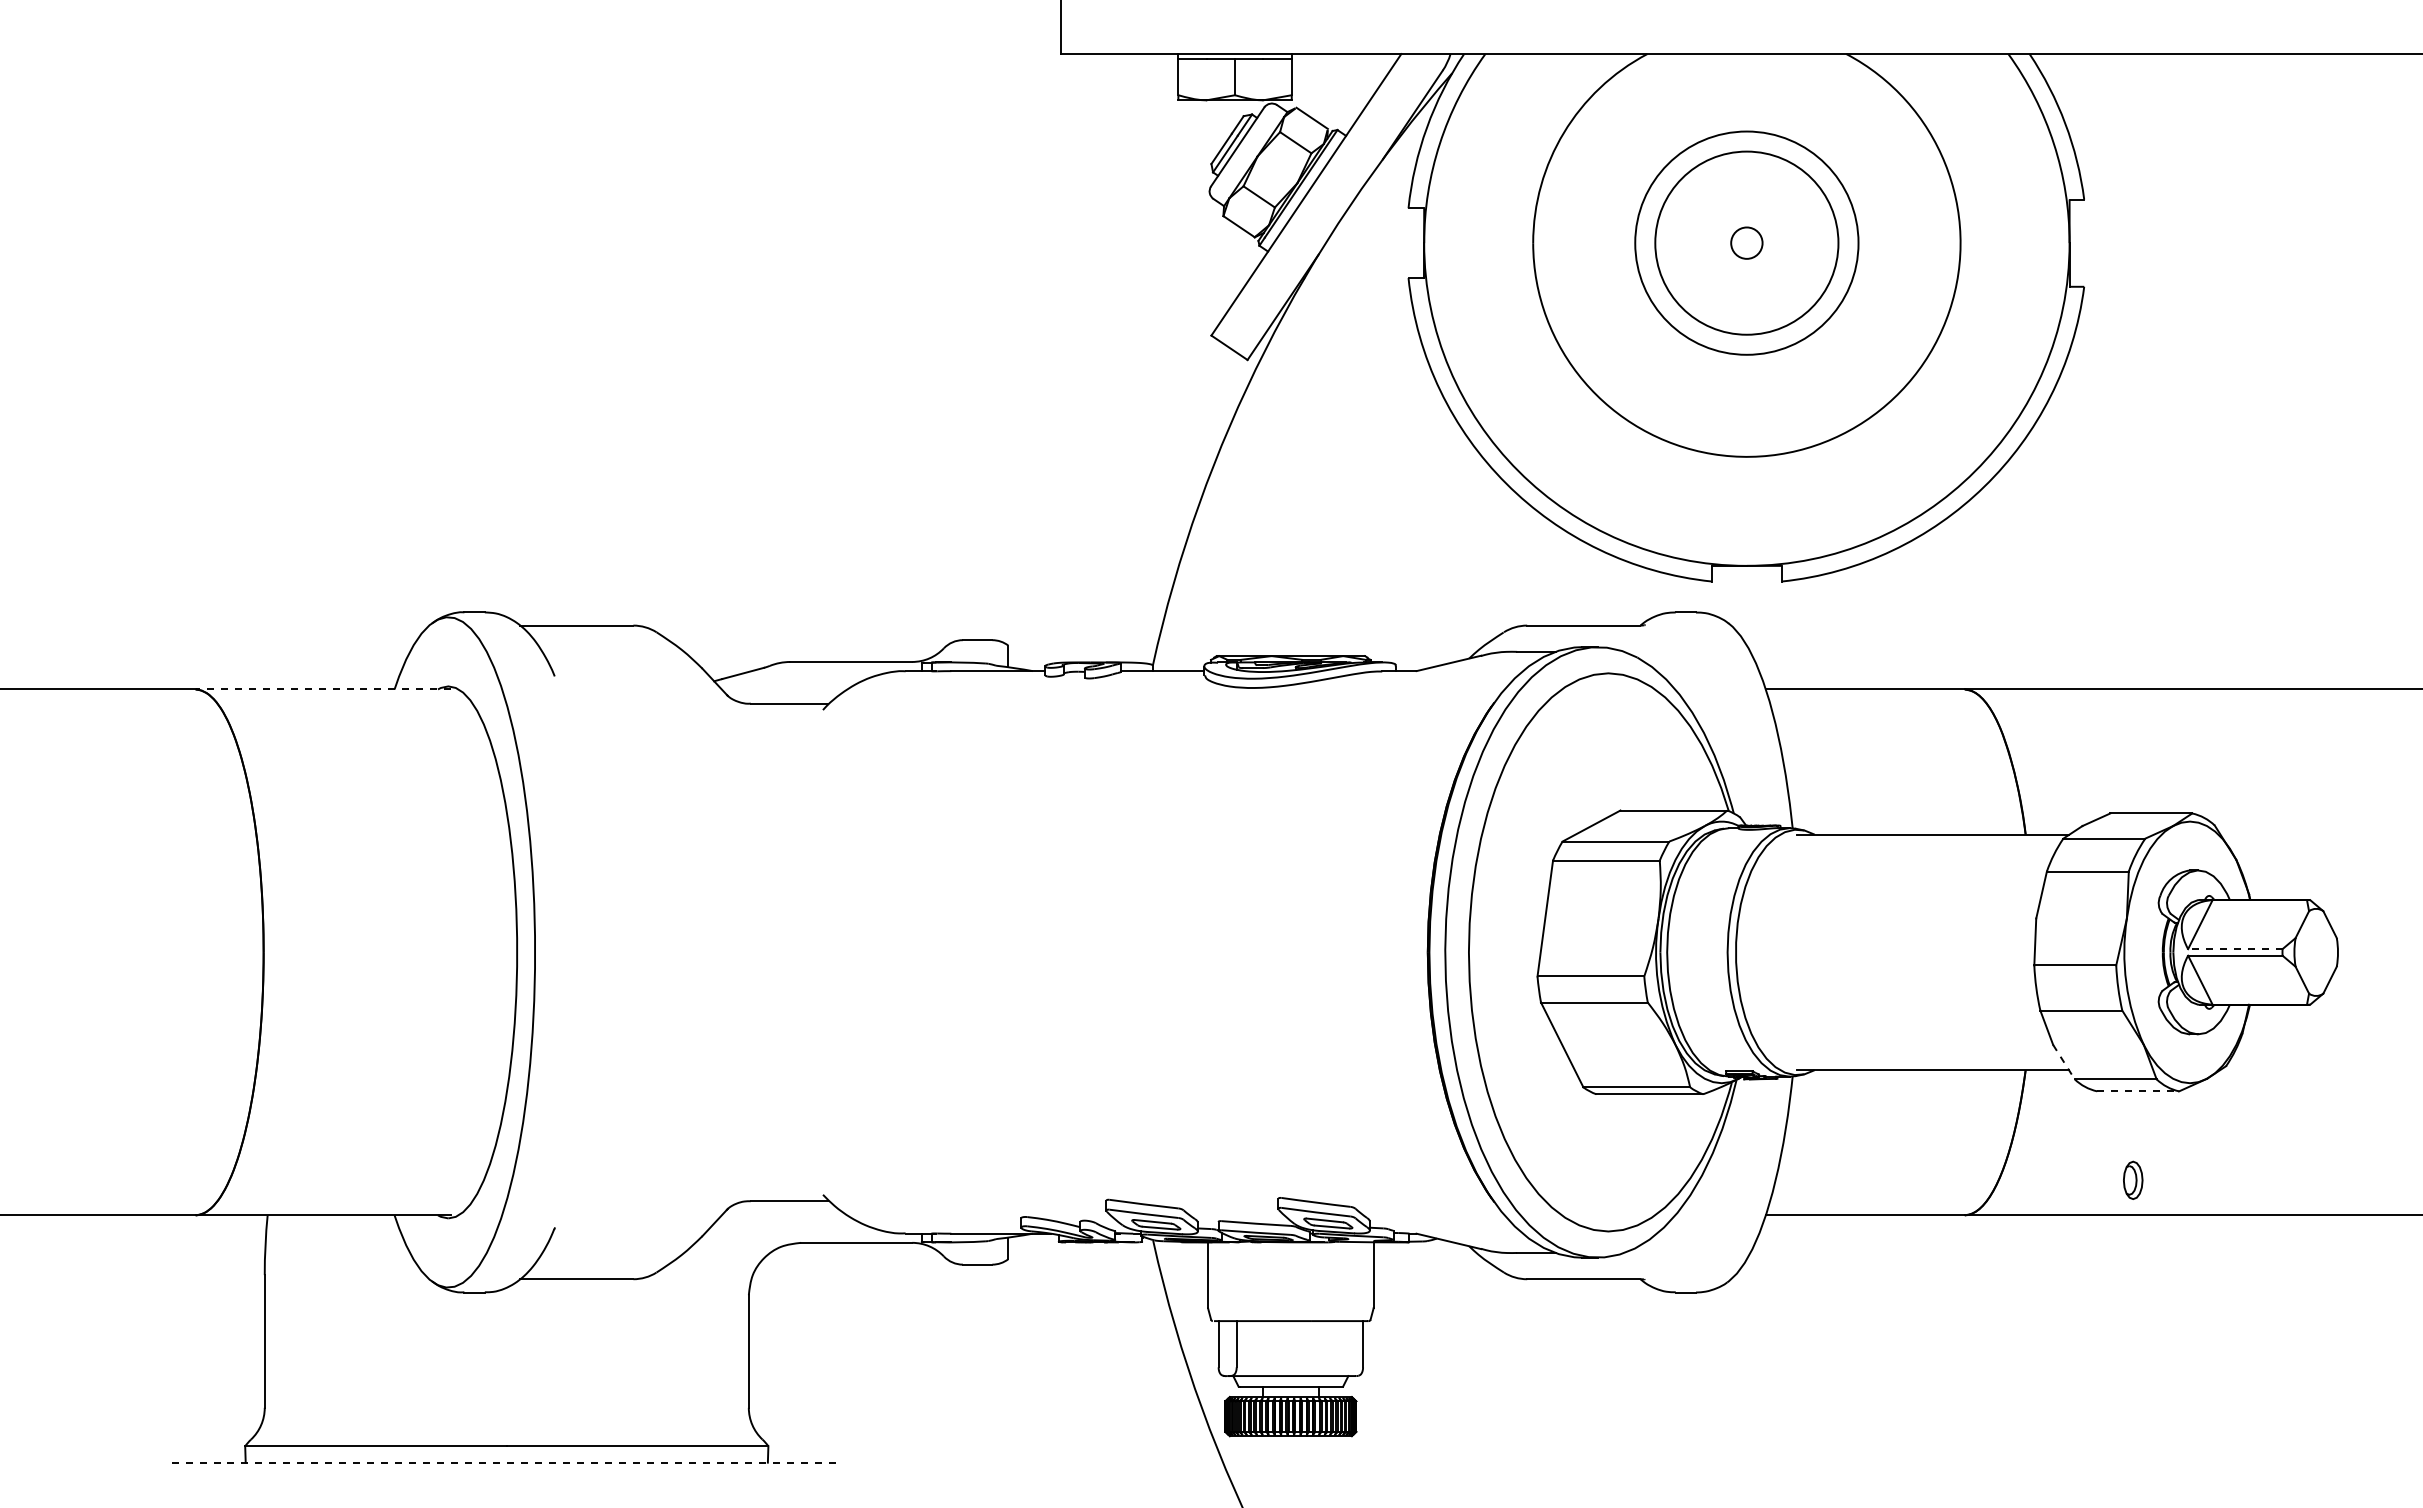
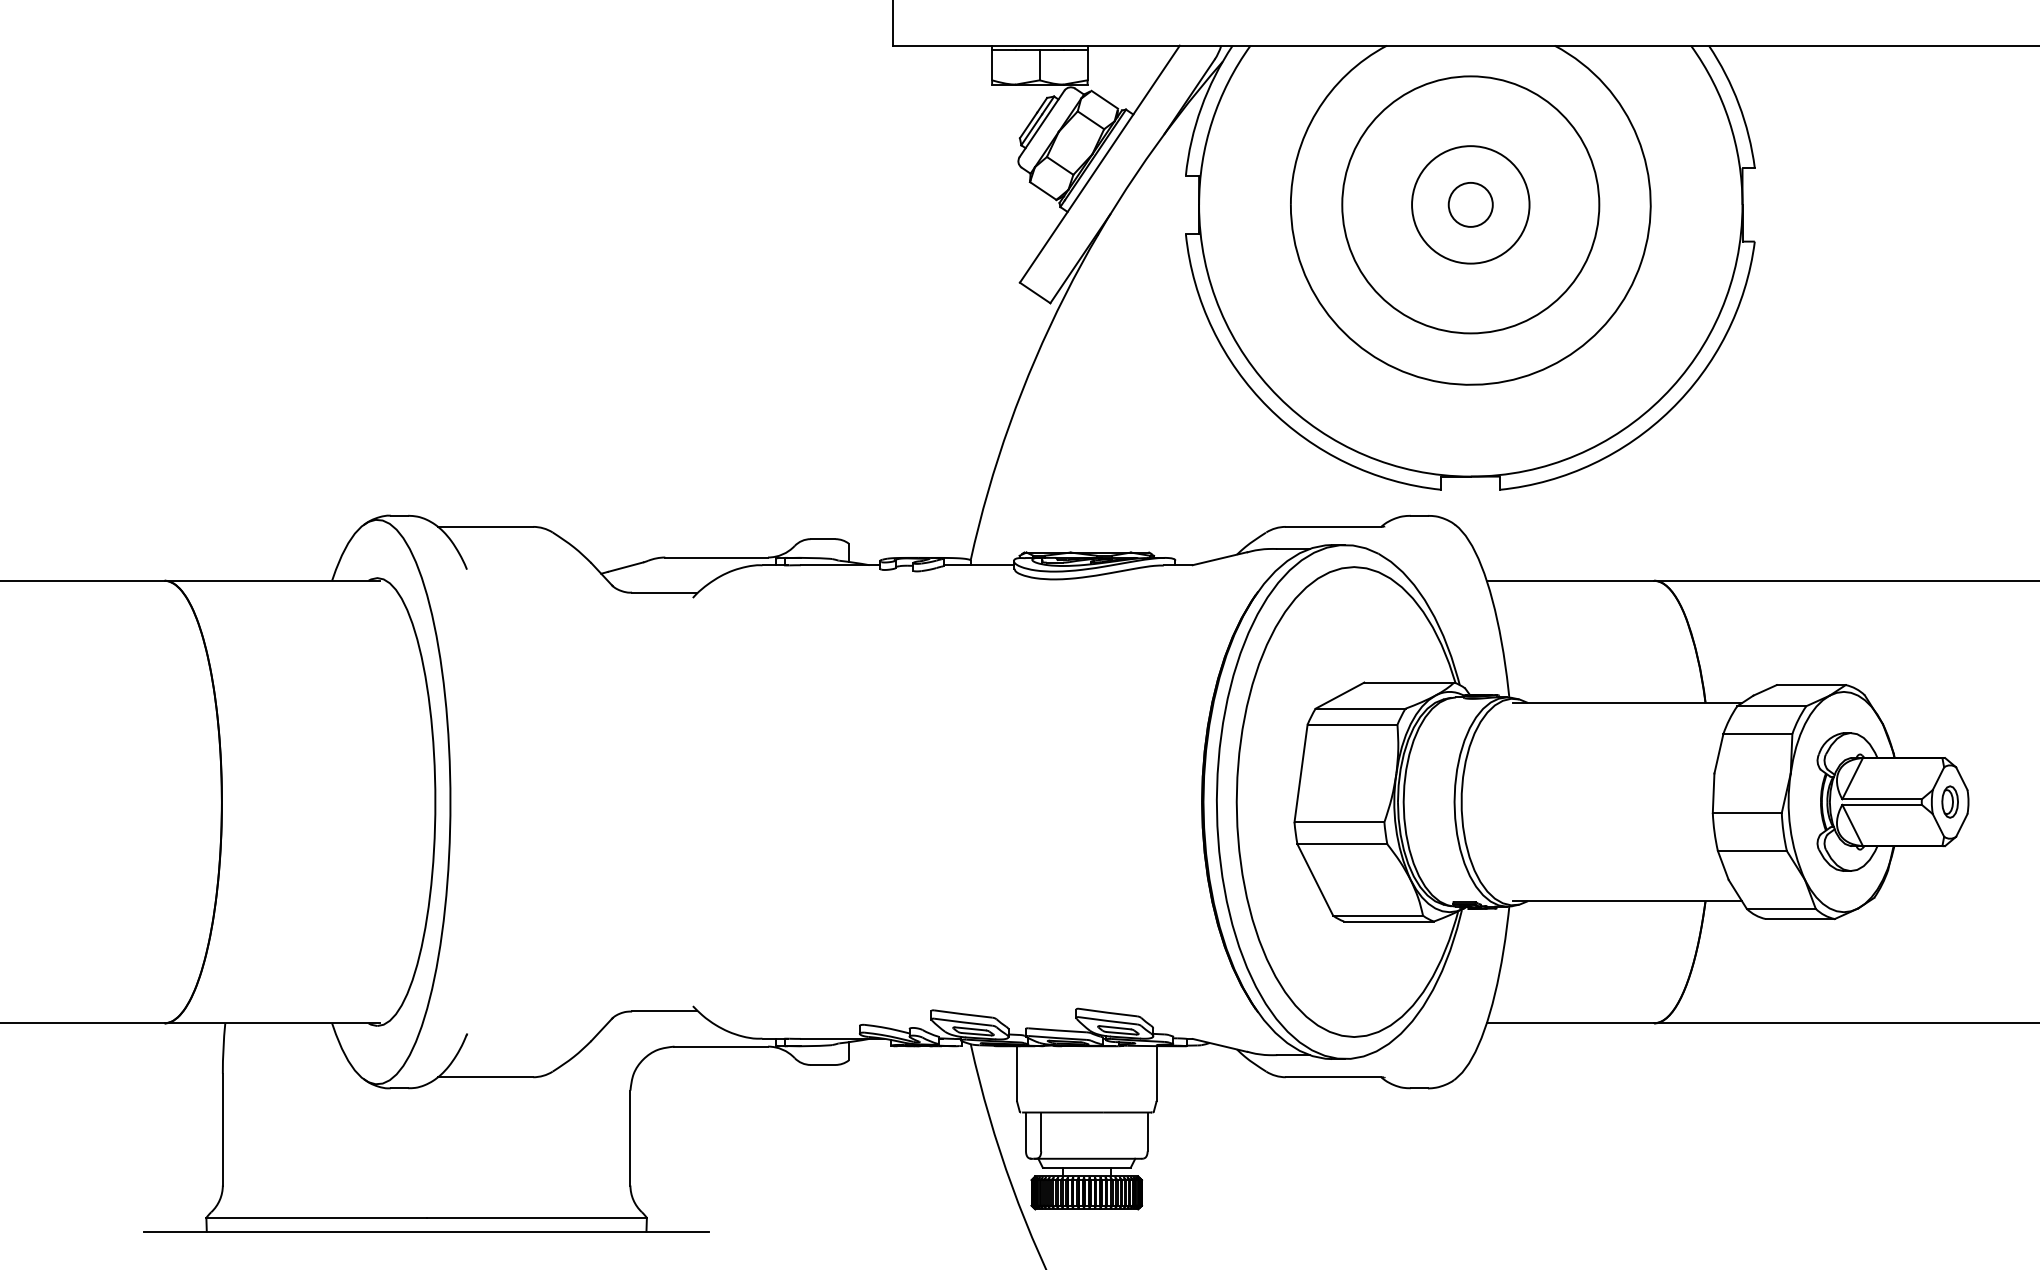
circle: (1746, 242) -> (1470, 204), size x0.62
circle: (1746, 242) -> (1470, 204), size x1.67
circle: (1746, 243) -> (1470, 205), size x1.67
line: (323, 689) -> (272, 580), dashed -> solid
line: (2234, 949) -> (1881, 799), dashed -> solid
line: (2064, 1062) -> (1738, 894), dashed -> solid
line: (2138, 1091) -> (1800, 919), dashed -> solid
part: (2133, 1179) -> (1950, 801), moved
line: (507, 1462) -> (427, 1231), dashed -> solid

